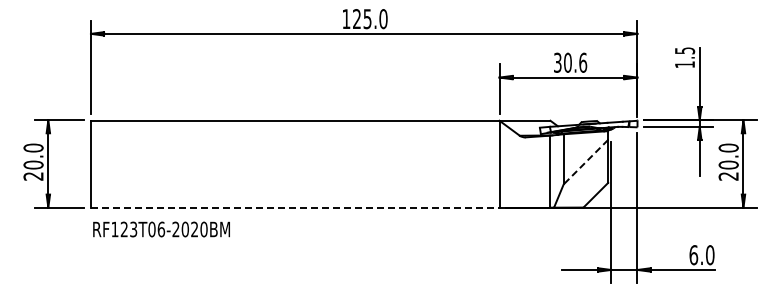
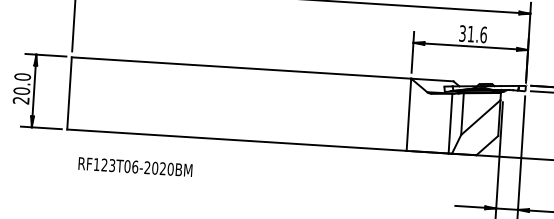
text: (567, 62) -> (470, 33), 30.6 -> 31.6
line: (585, 162) -> (480, 117), dashed -> solid
line: (295, 207) -> (237, 140), dashed -> solid
text: (161, 229) -> (135, 167), moved

